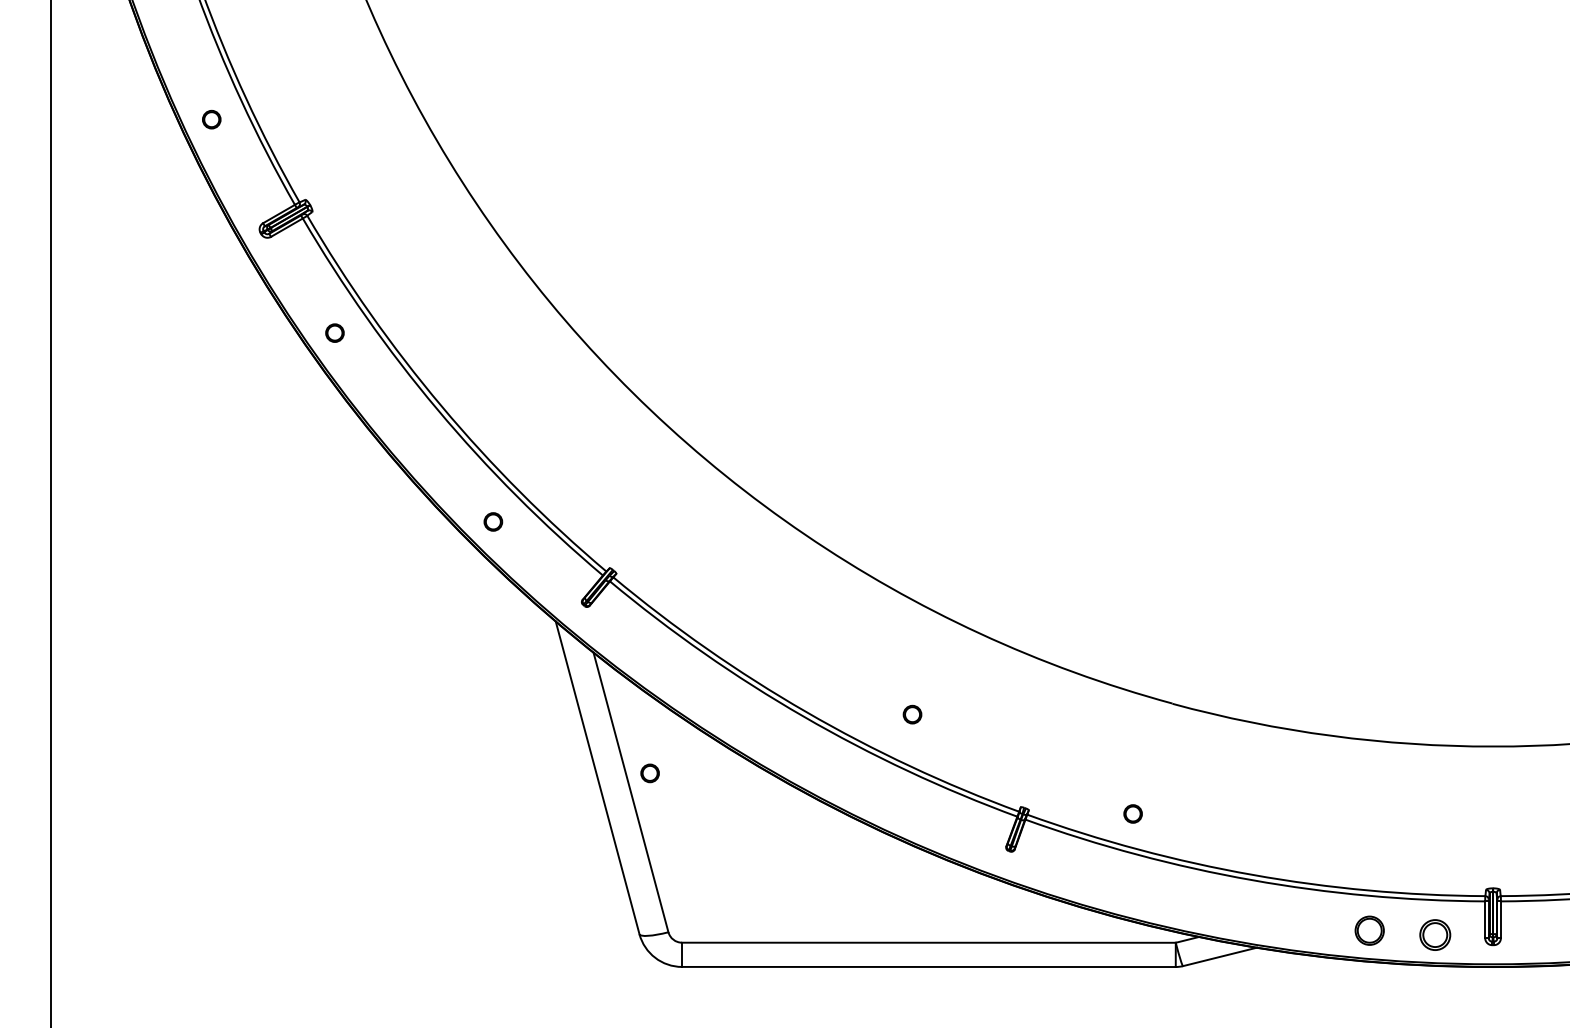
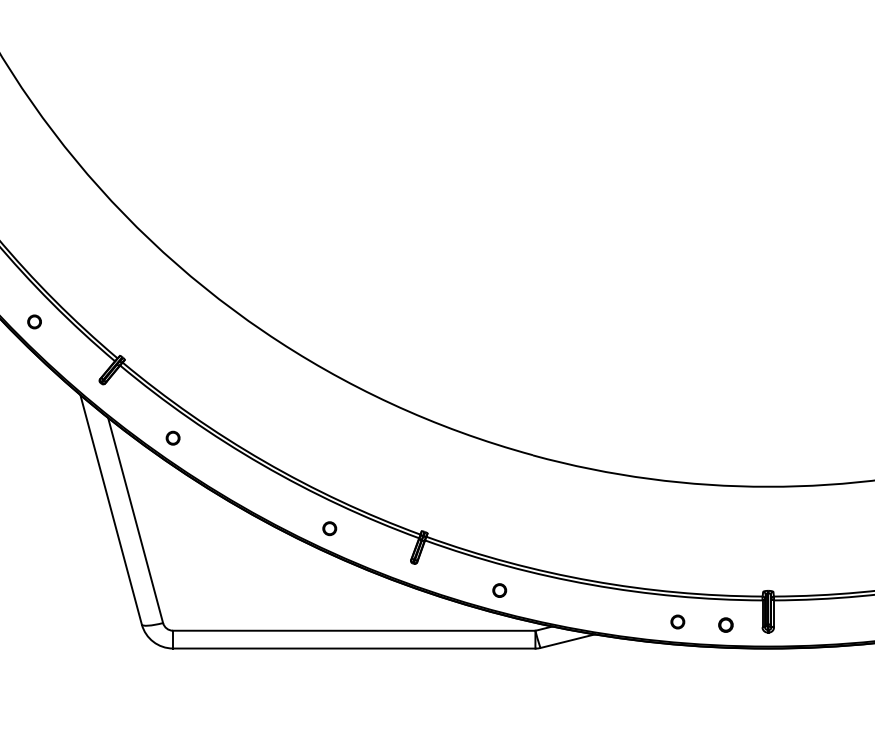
part: (912, 714) -> (329, 528), moved
part: (649, 773) -> (172, 438), moved
circle: (1132, 813) -> (499, 590), moved
circle: (1369, 930) -> (677, 621), size x0.62
part: (1435, 934) -> (726, 624), size x0.62

